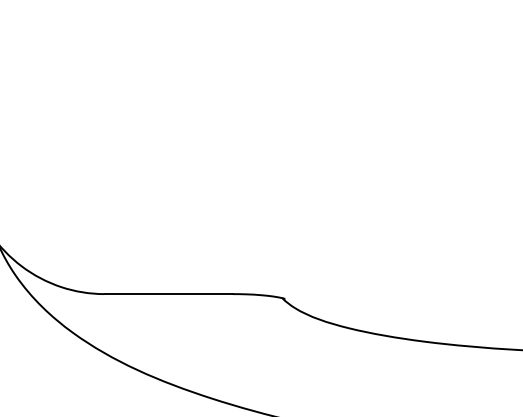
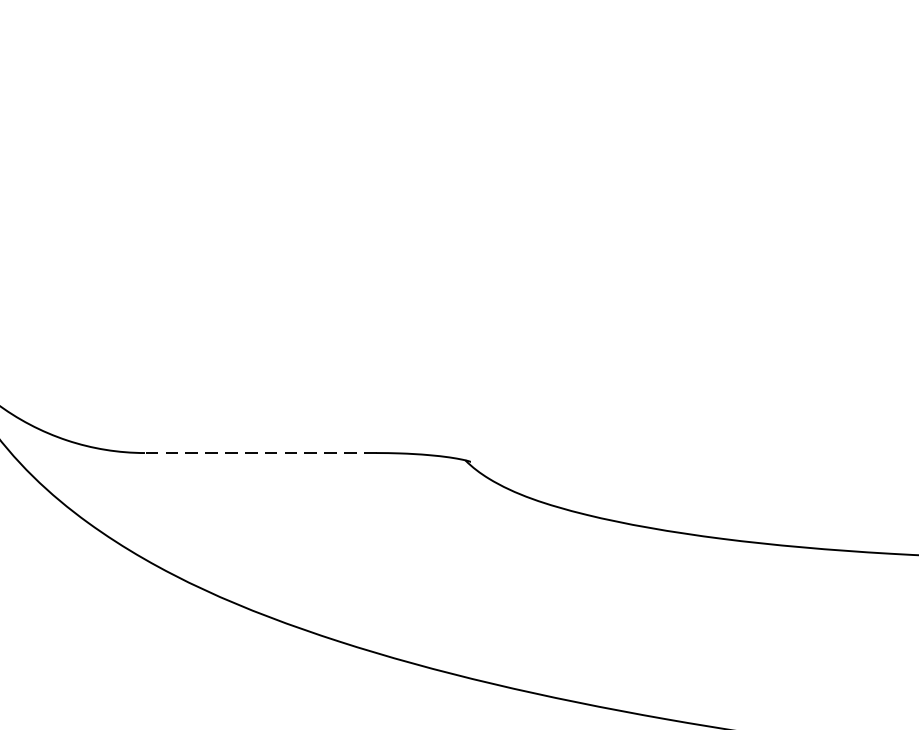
line: (168, 294) -> (260, 453), solid -> dashed

